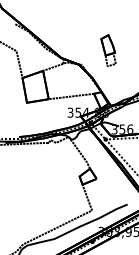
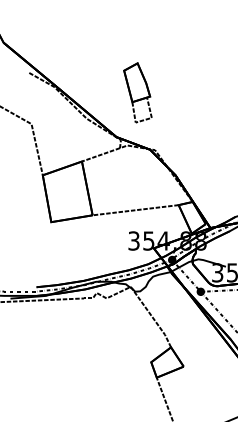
part: (108, 50) -> (137, 92), moved

